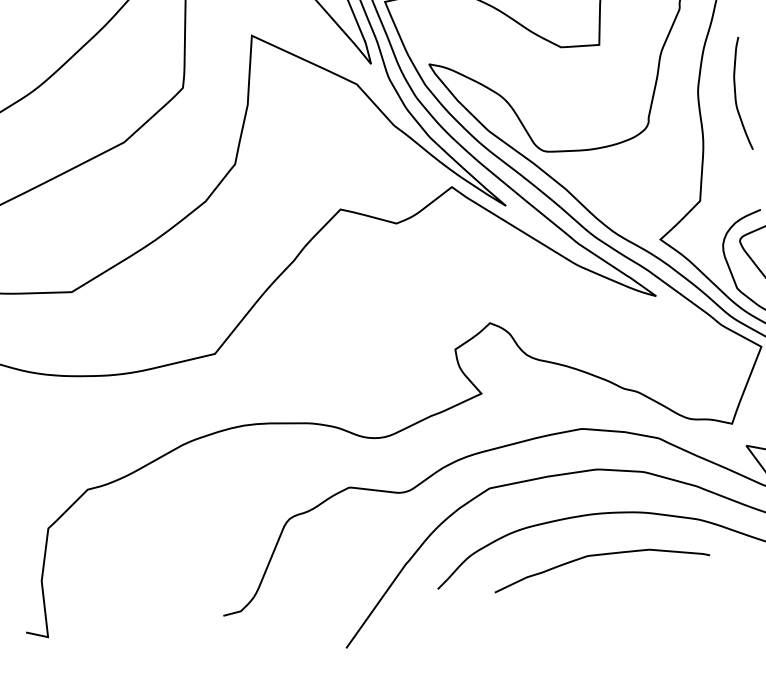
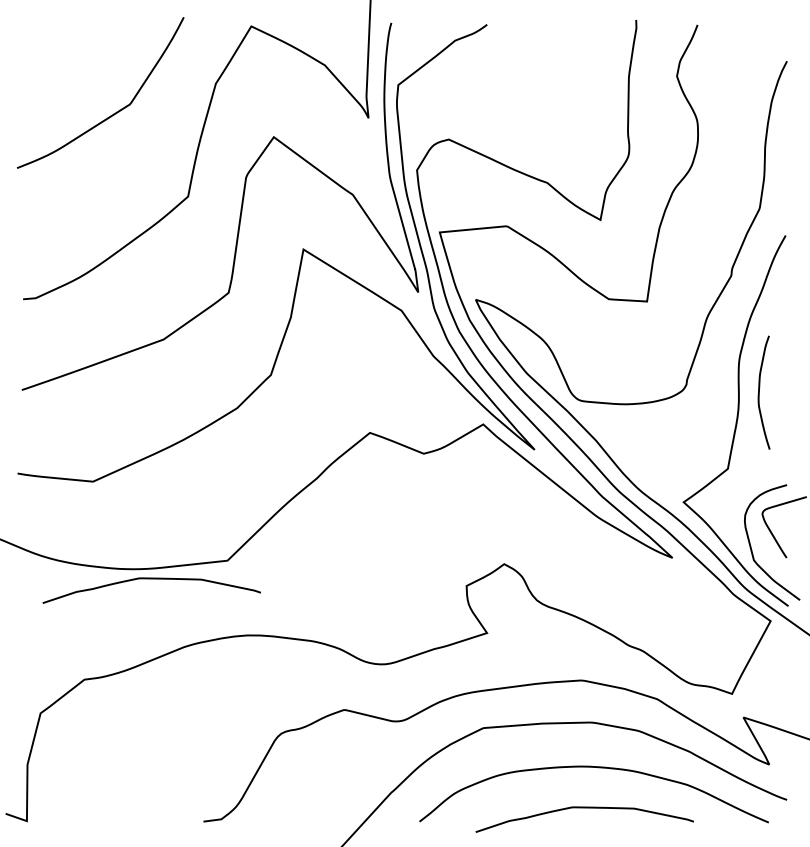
curve: (735, 94) -> (759, 392), moved
curve: (141, 381) -> (151, 579), added

